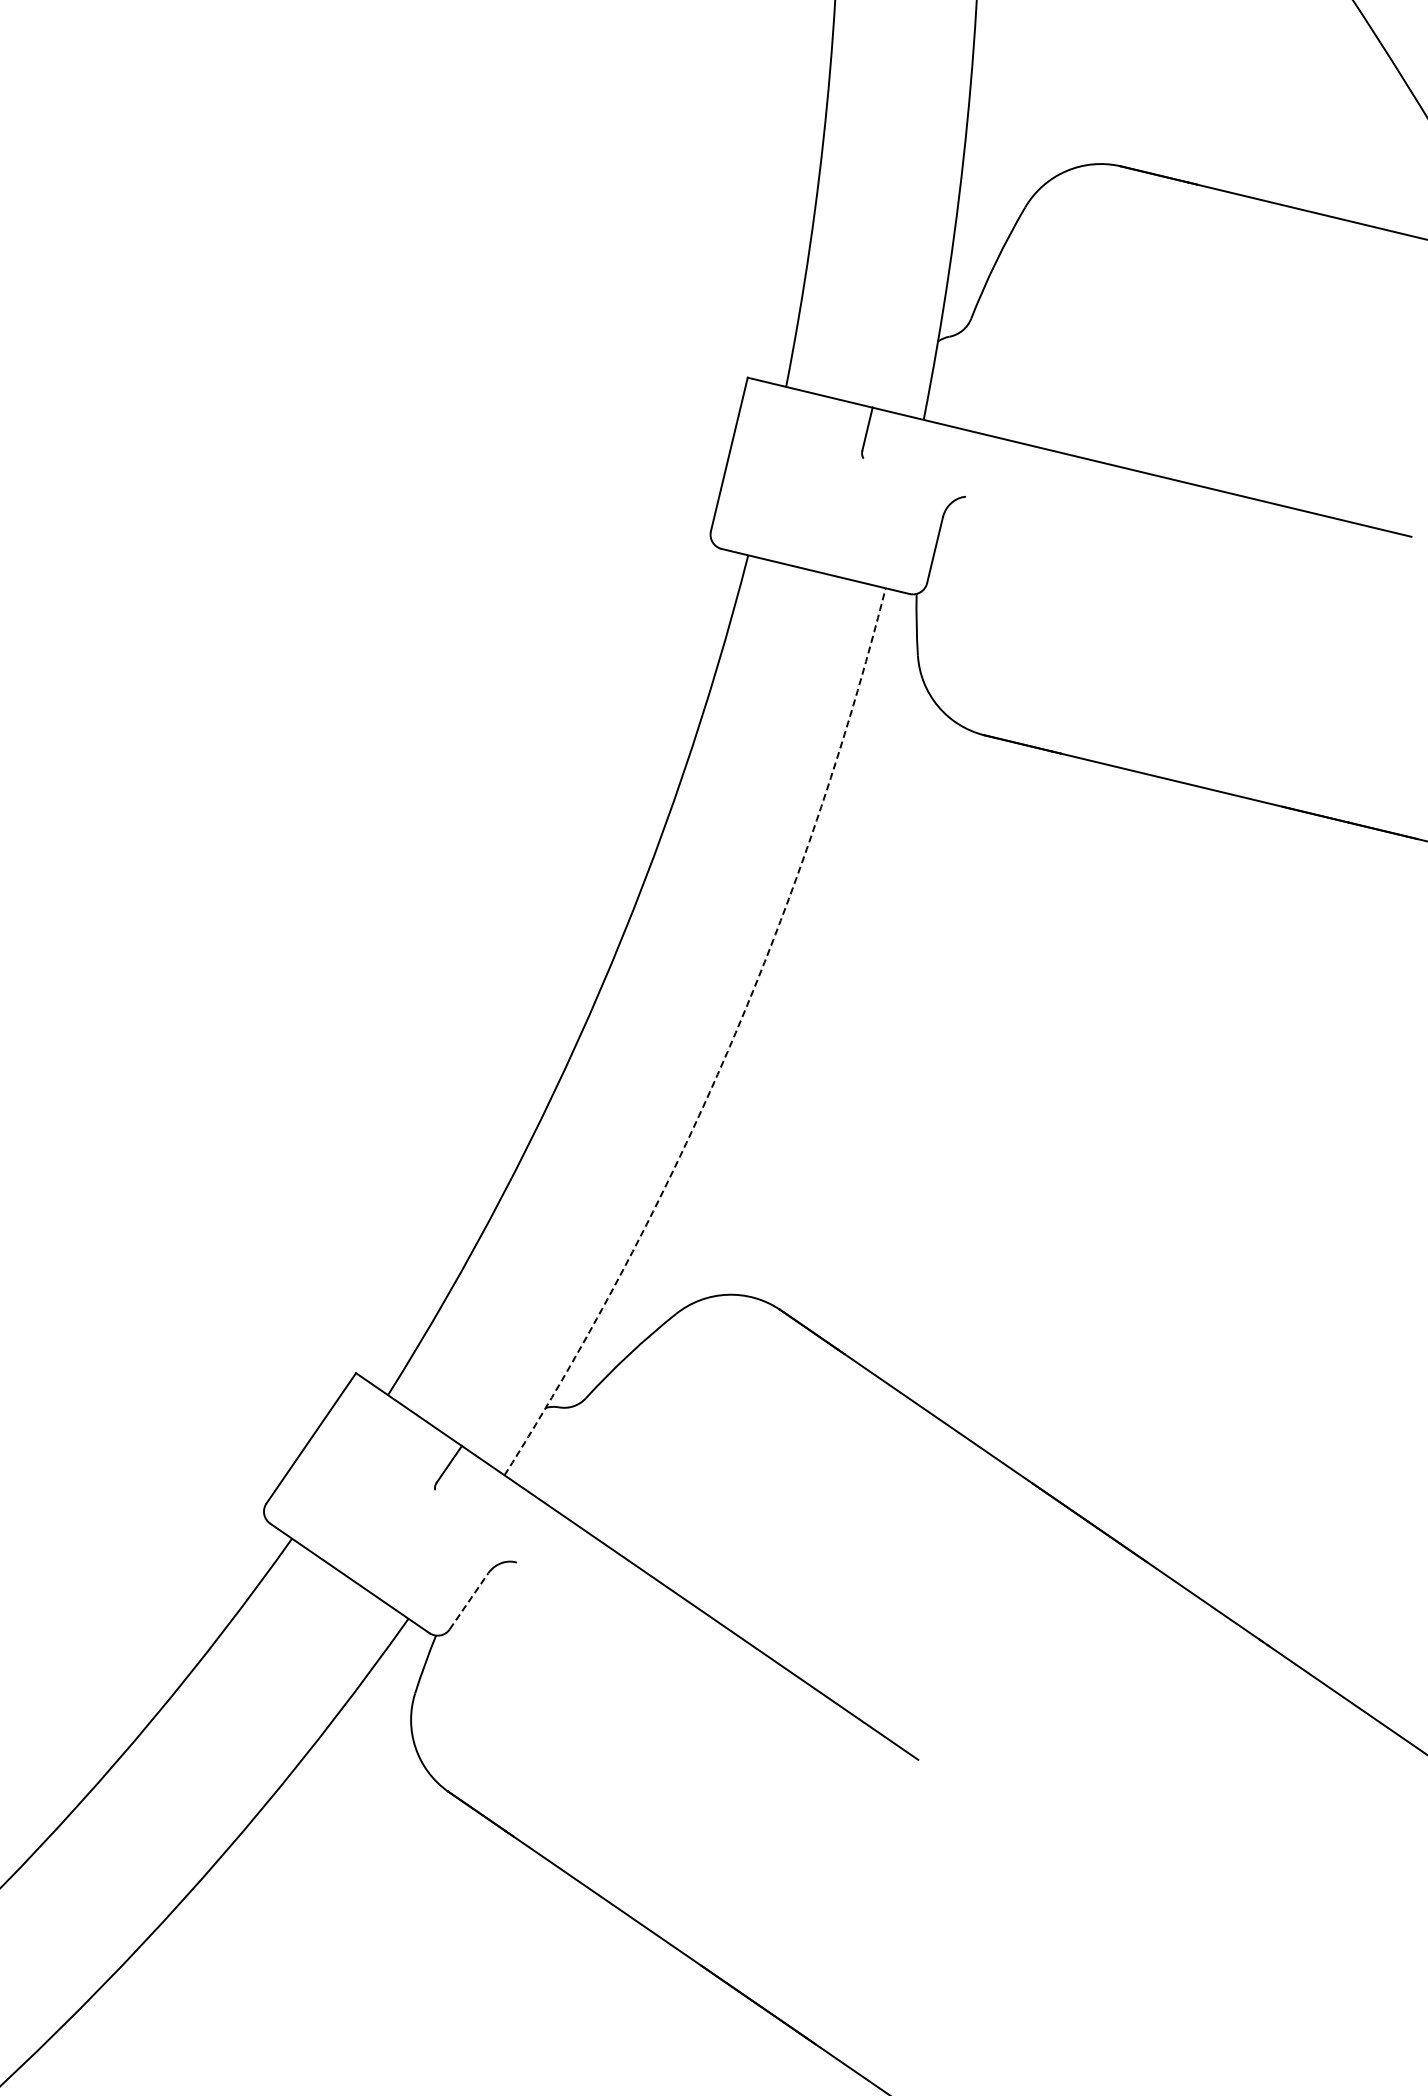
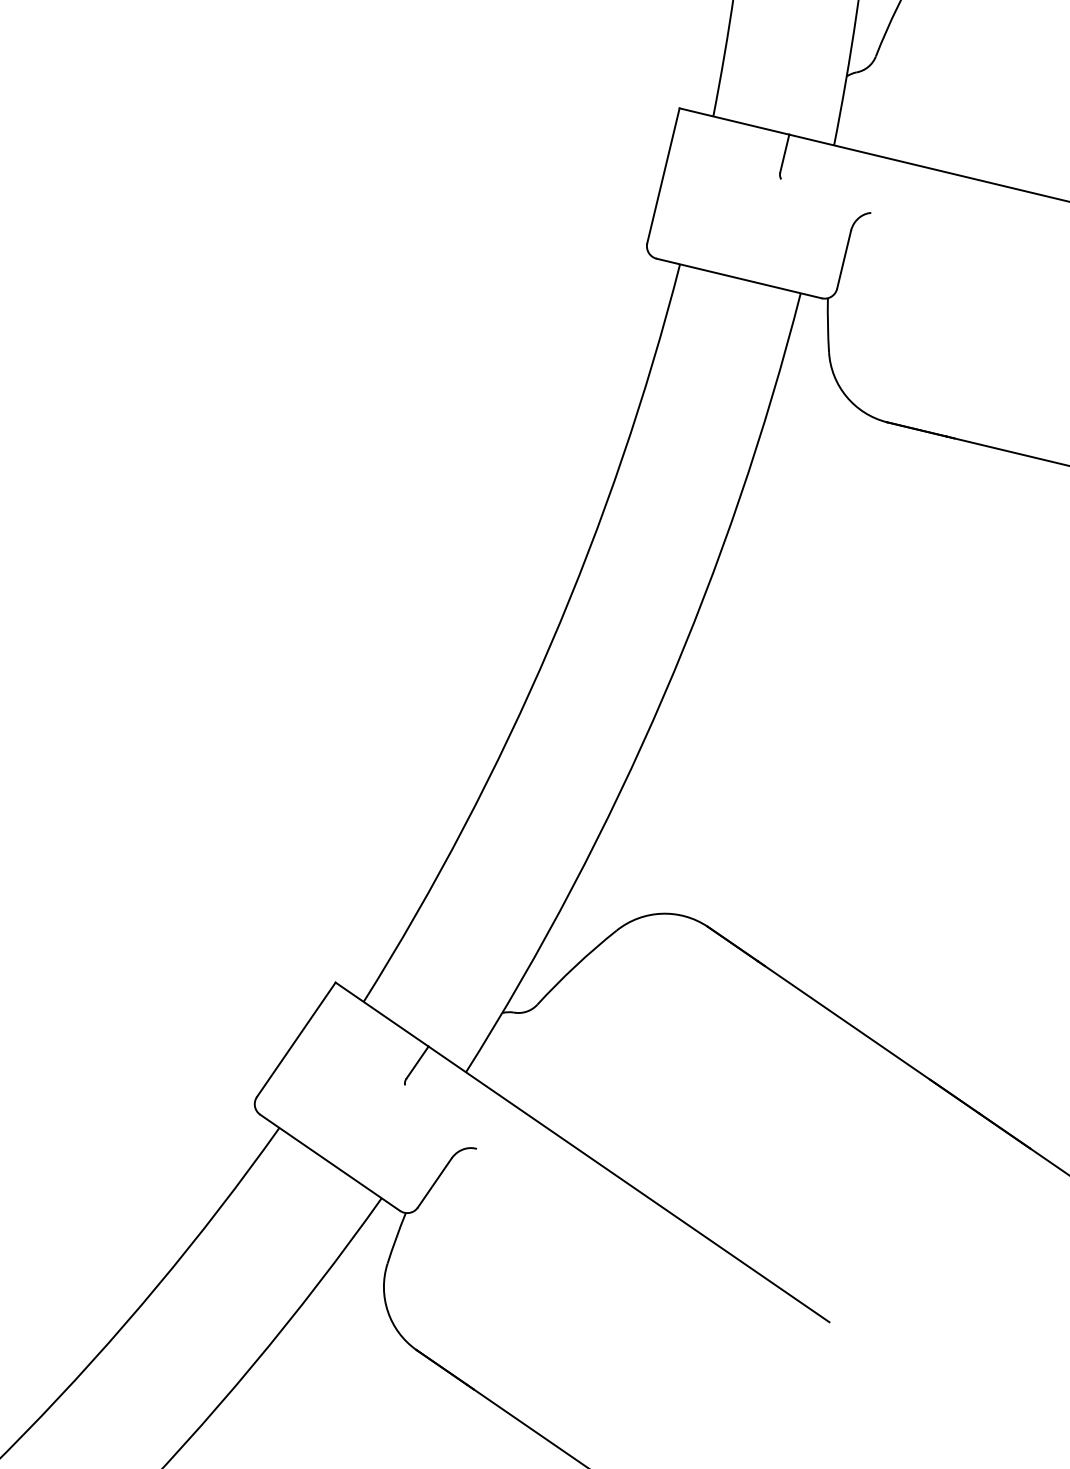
arc: (729, 1046) -> (663, 695), dashed -> solid
line: (469, 1601) -> (435, 1183), dashed -> solid

